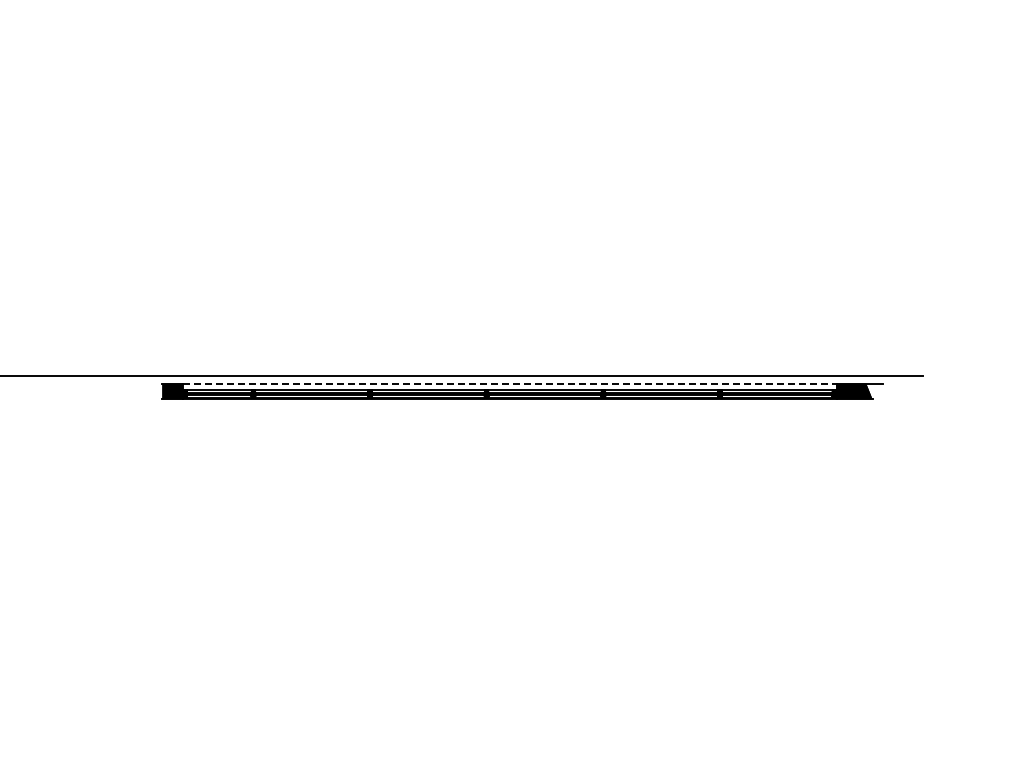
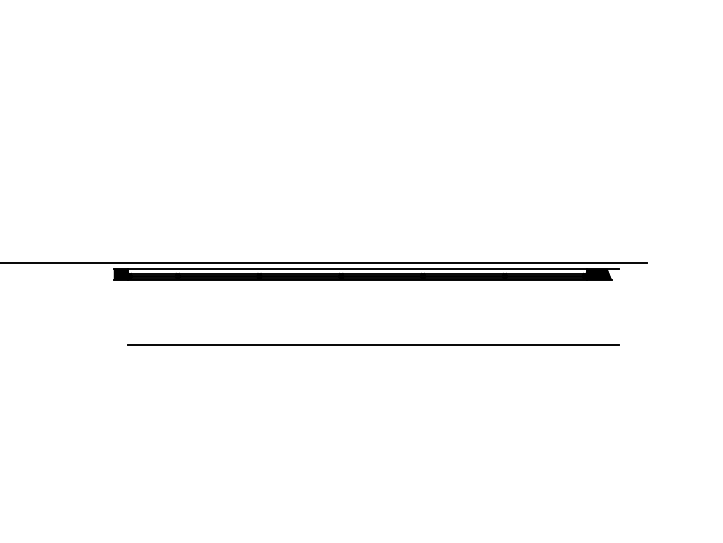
line: (509, 383) -> (357, 268), dashed -> solid
line: (532, 492) -> (373, 345), added

